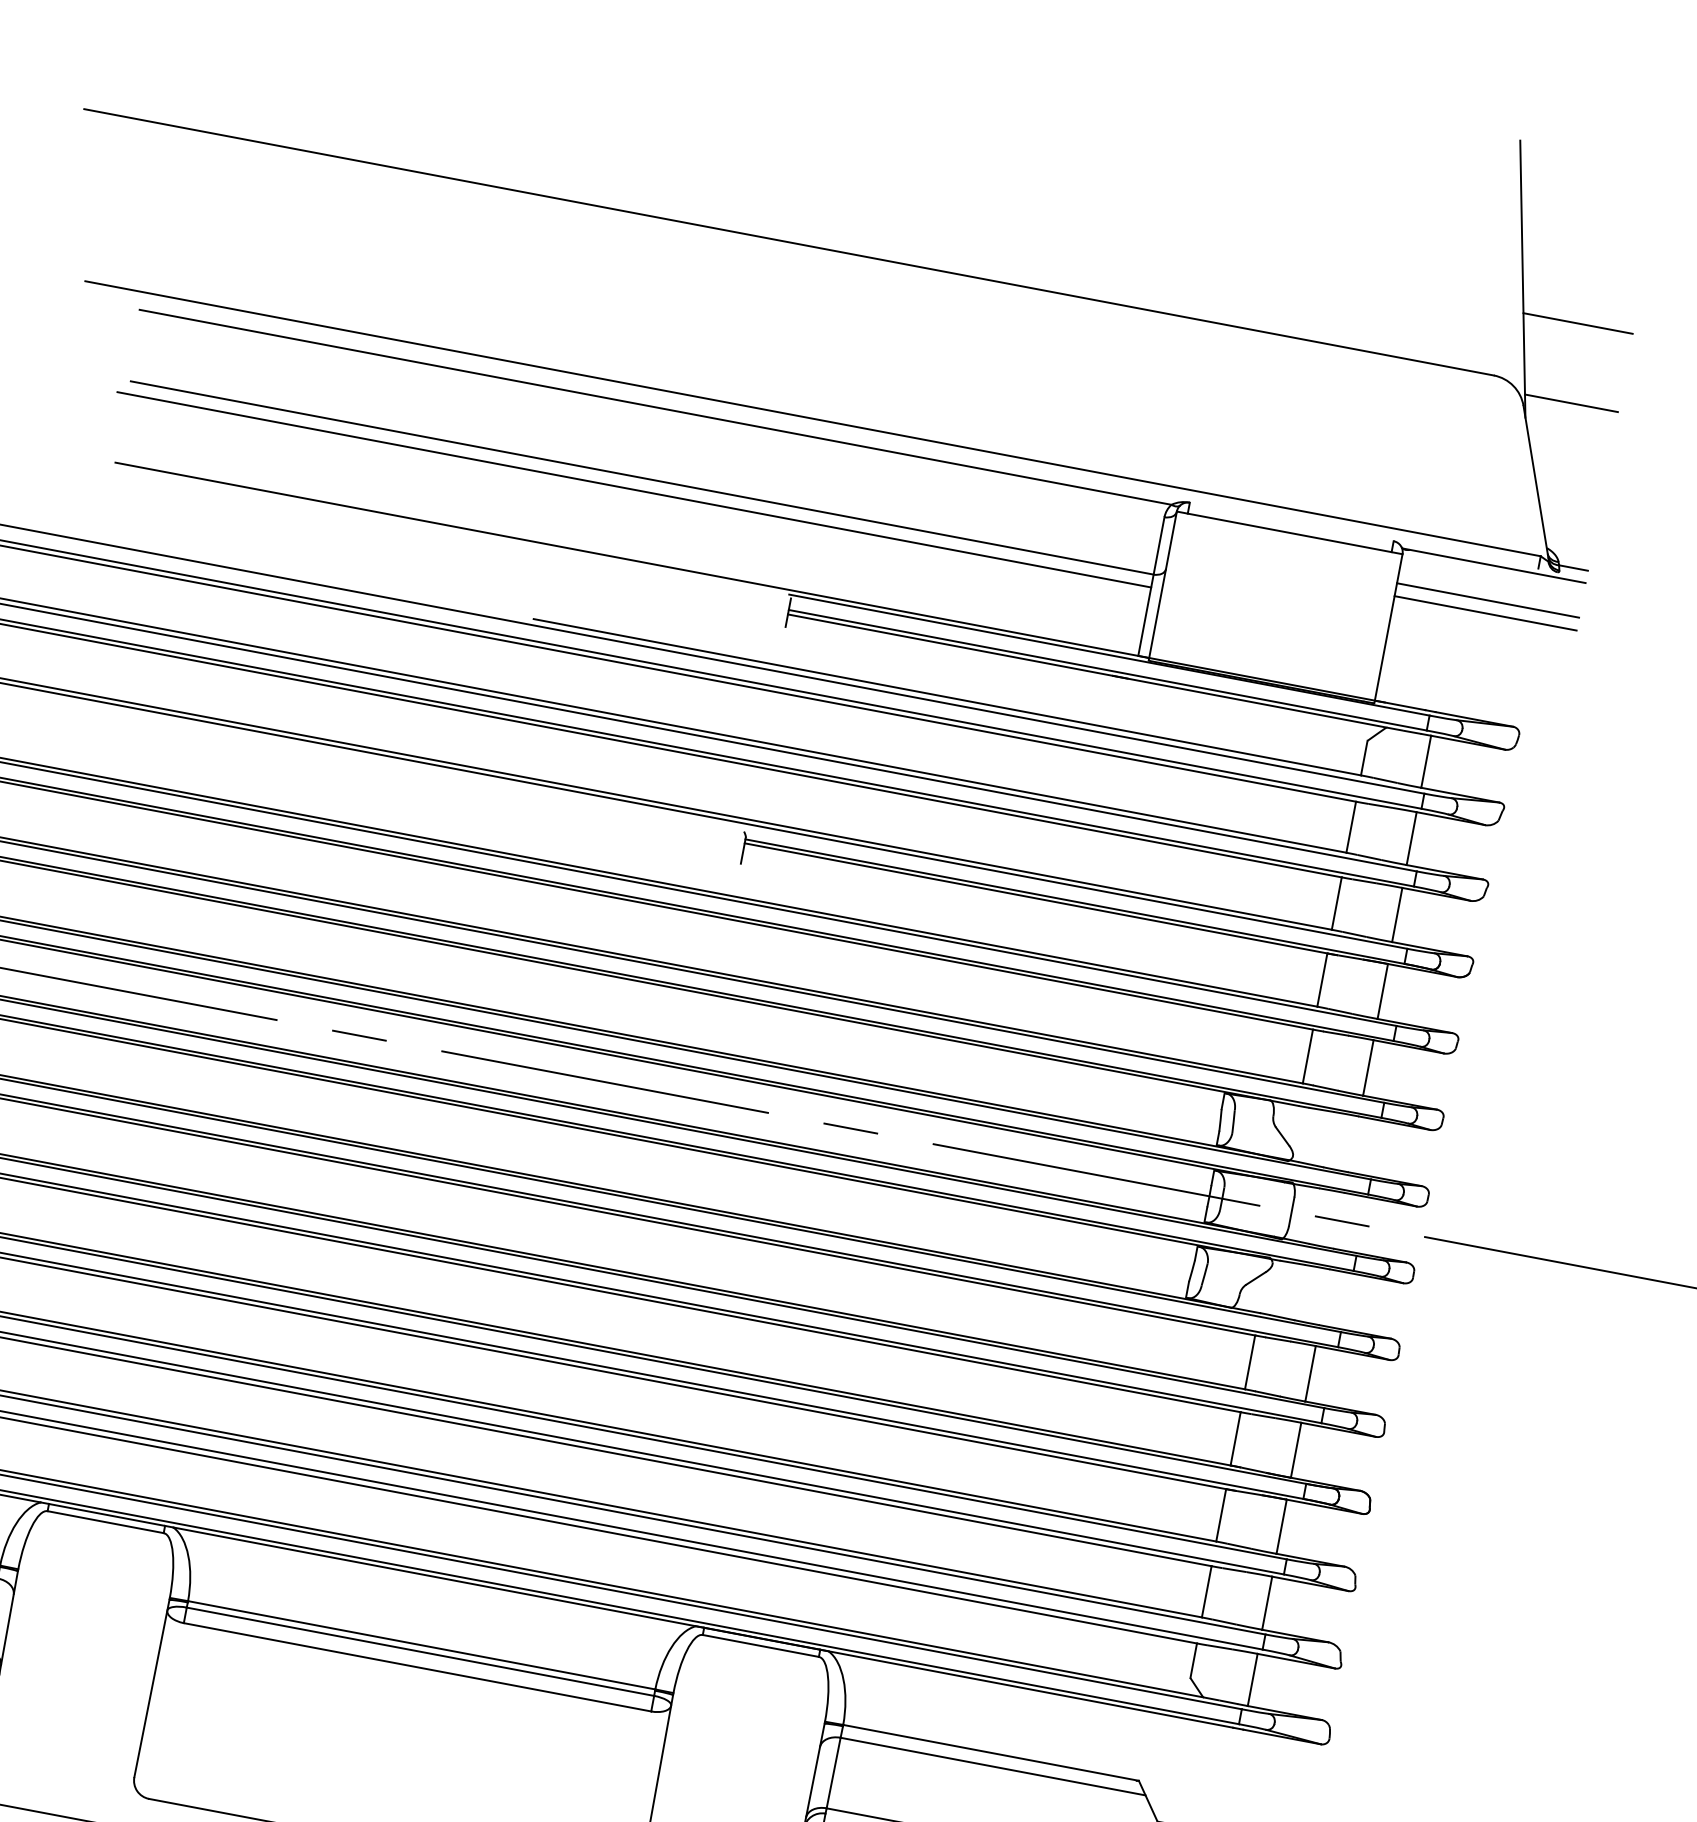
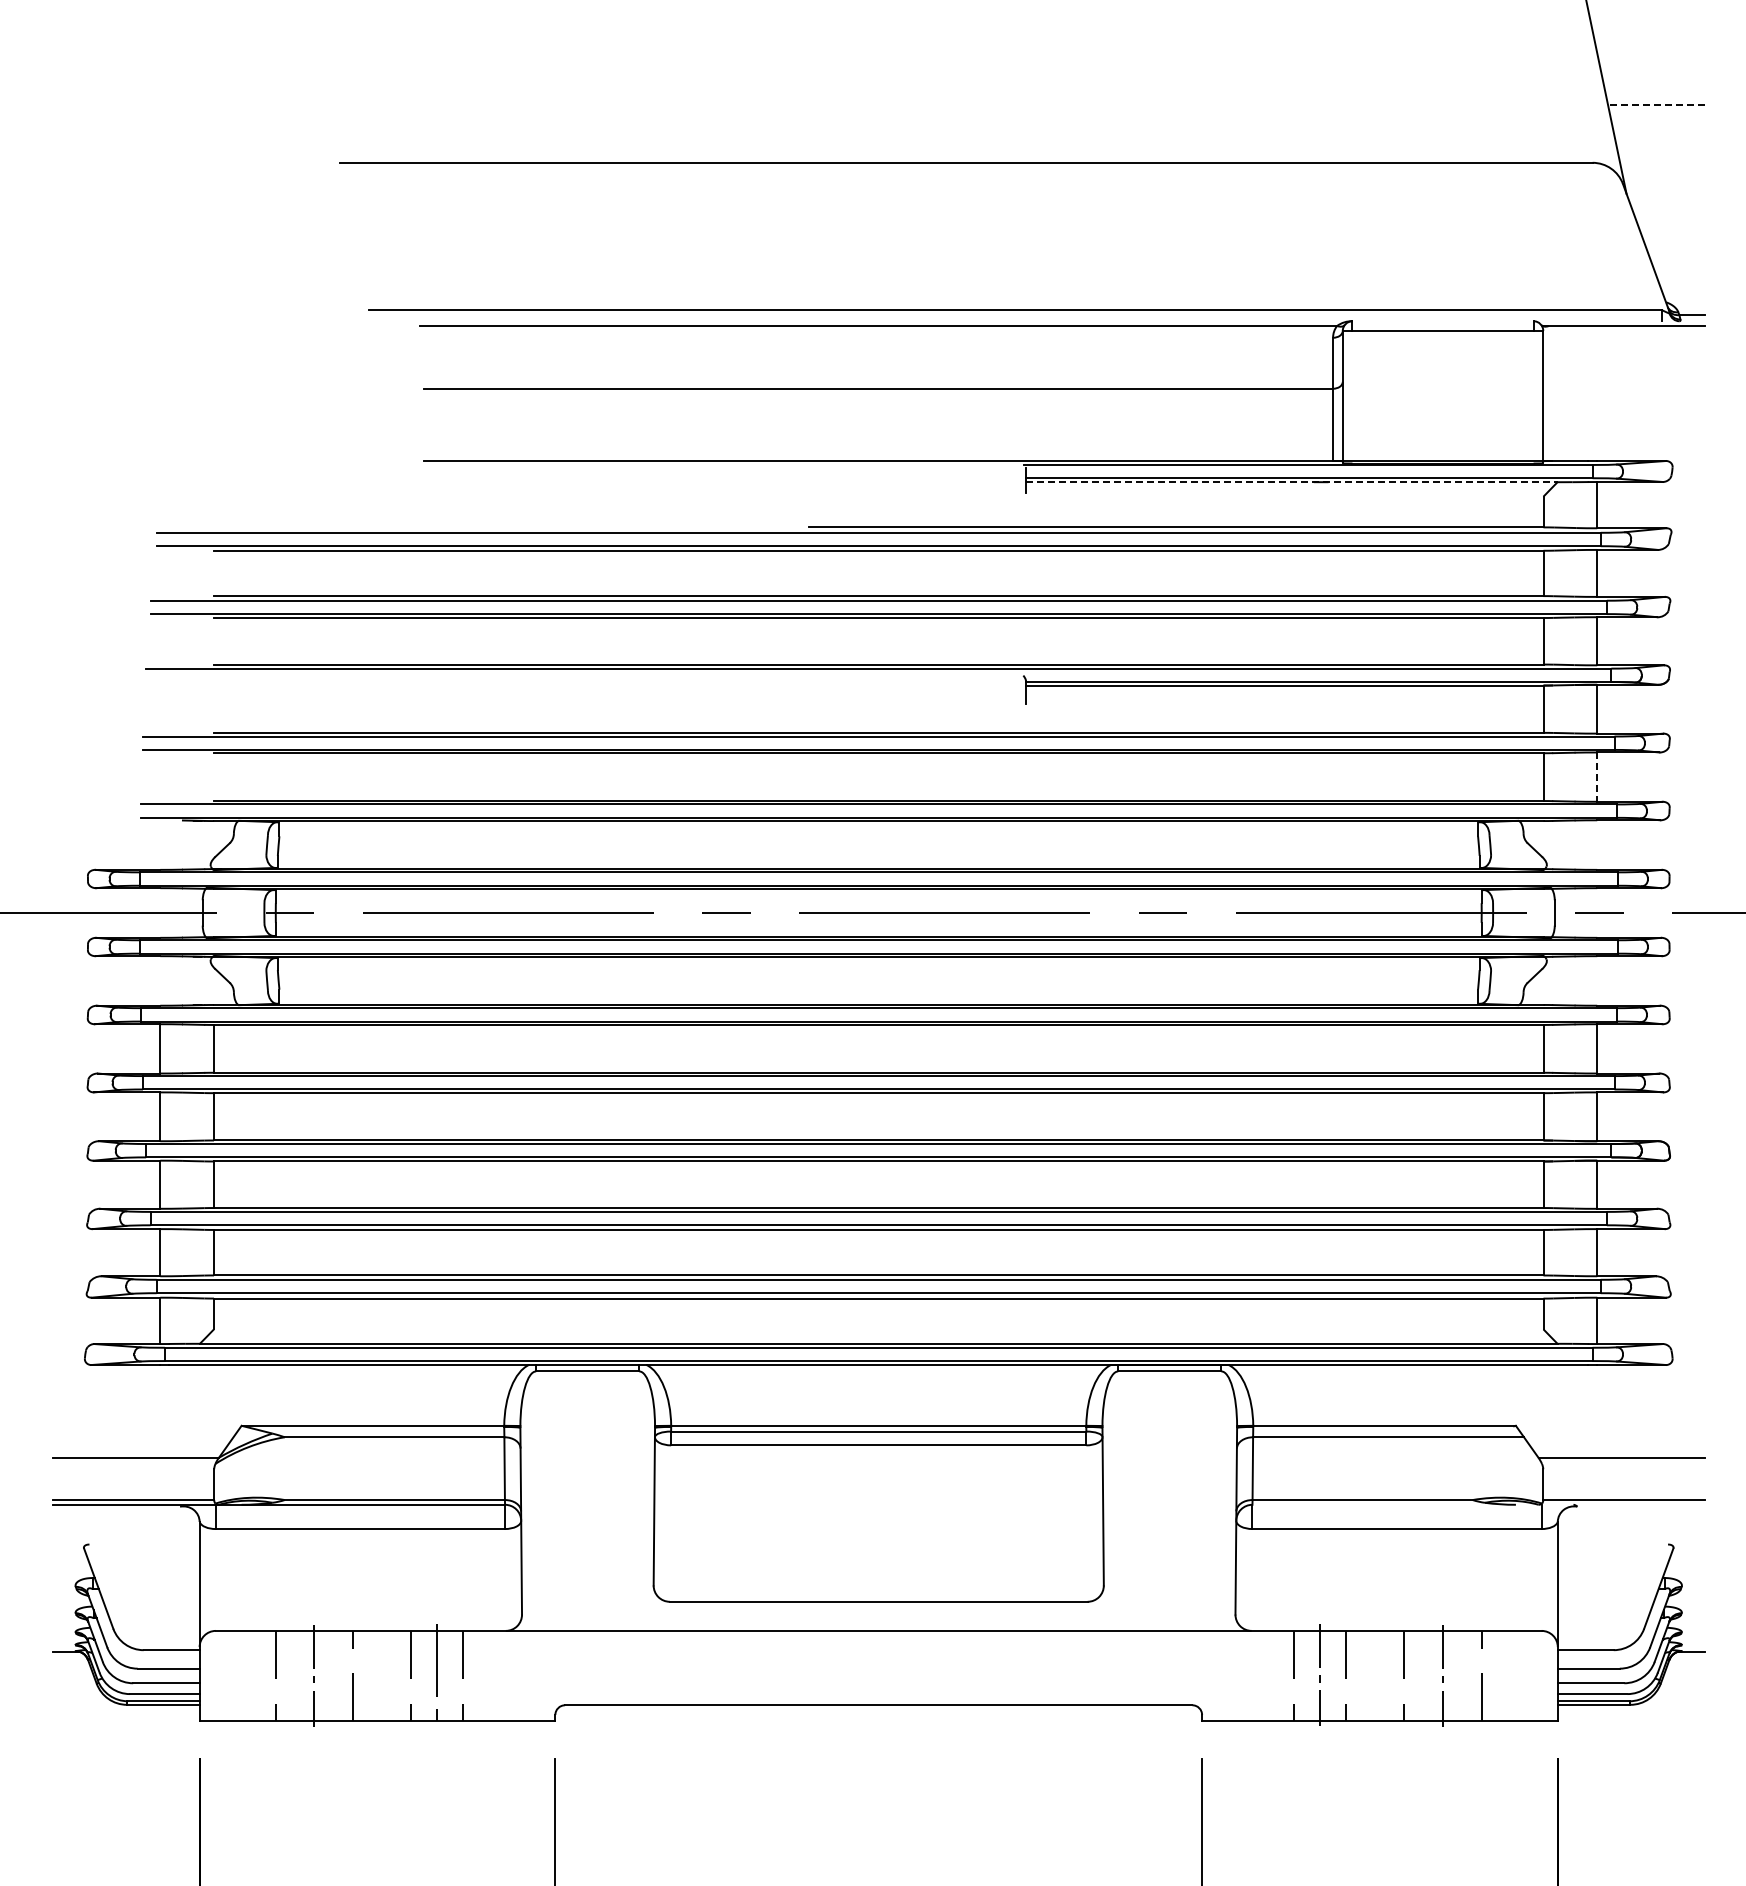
line: (1578, 323) -> (1656, 104), solid -> dashed
line: (1571, 403) -> (1663, 174), removed
line: (633, 490) -> (873, 400), removed
line: (1487, 600) -> (1623, 356), removed
line: (1484, 613) -> (1623, 368), removed
line: (1086, 671) -> (1291, 482), solid -> dashed
line: (1368, 1068) -> (1597, 777), solid -> dashed

